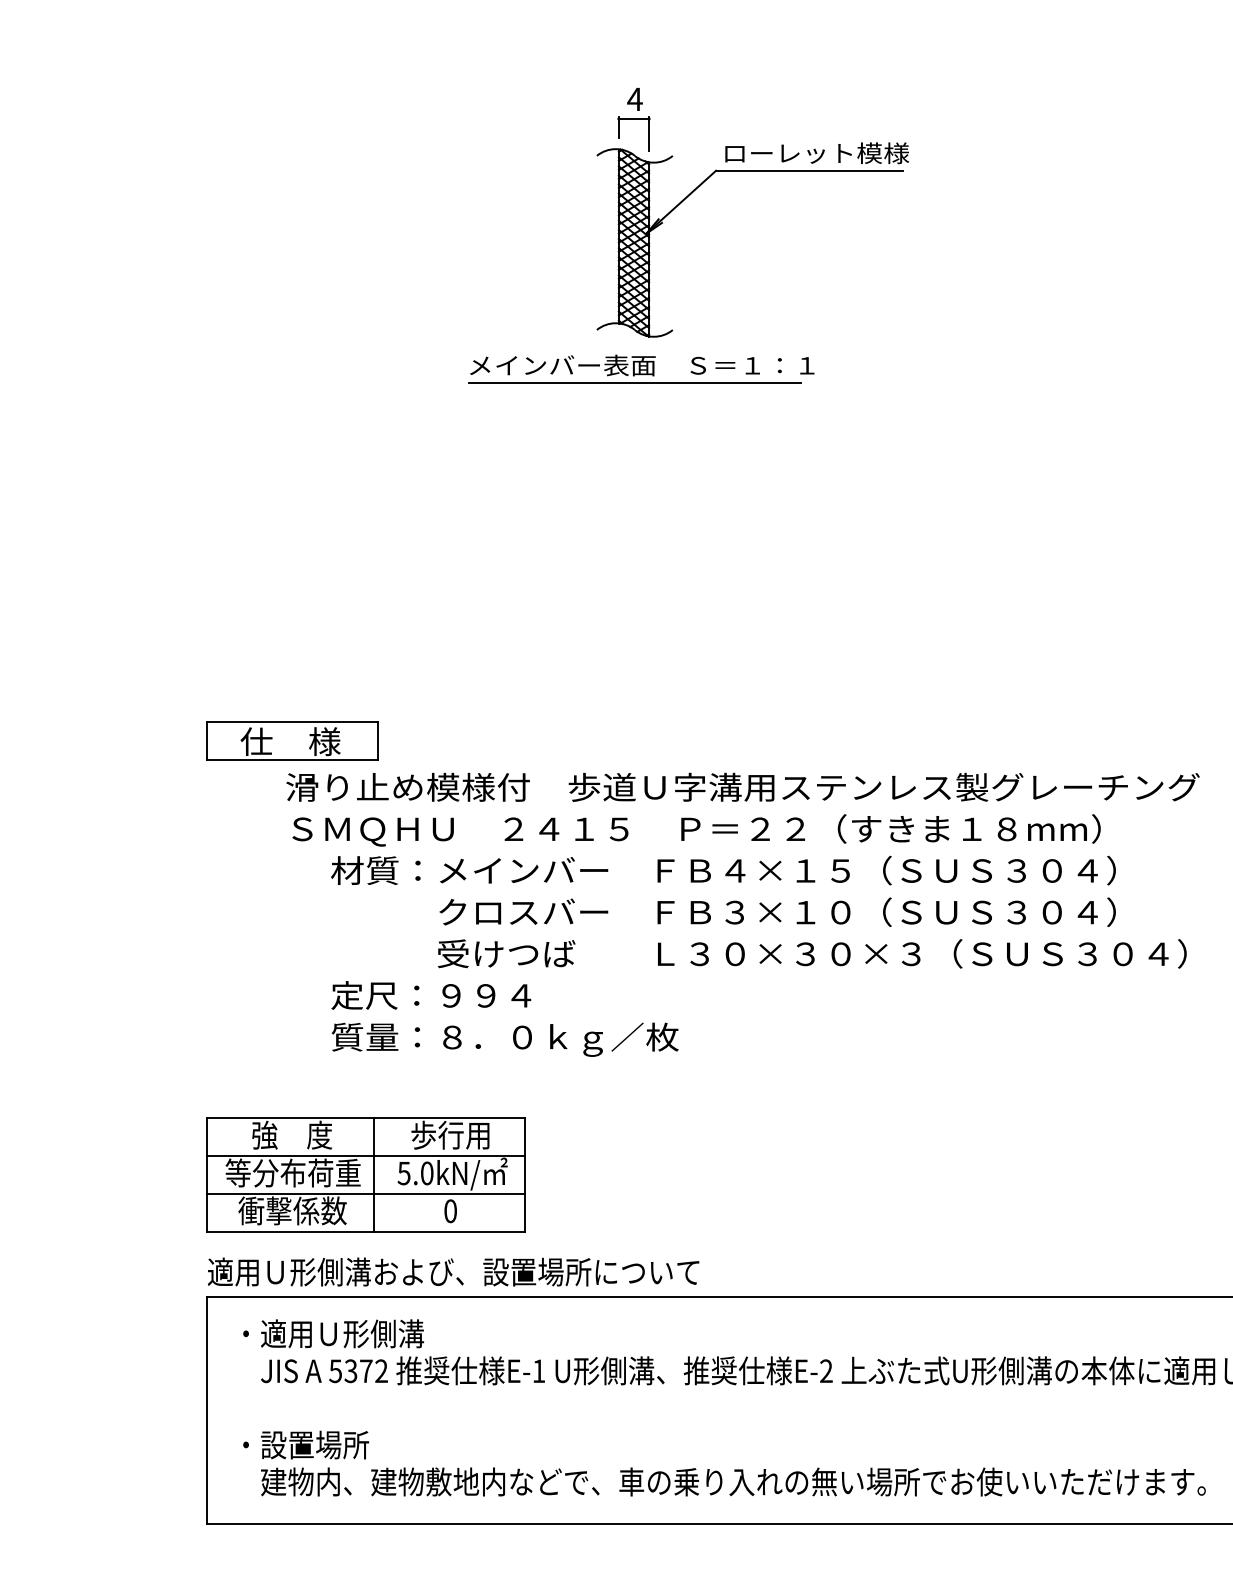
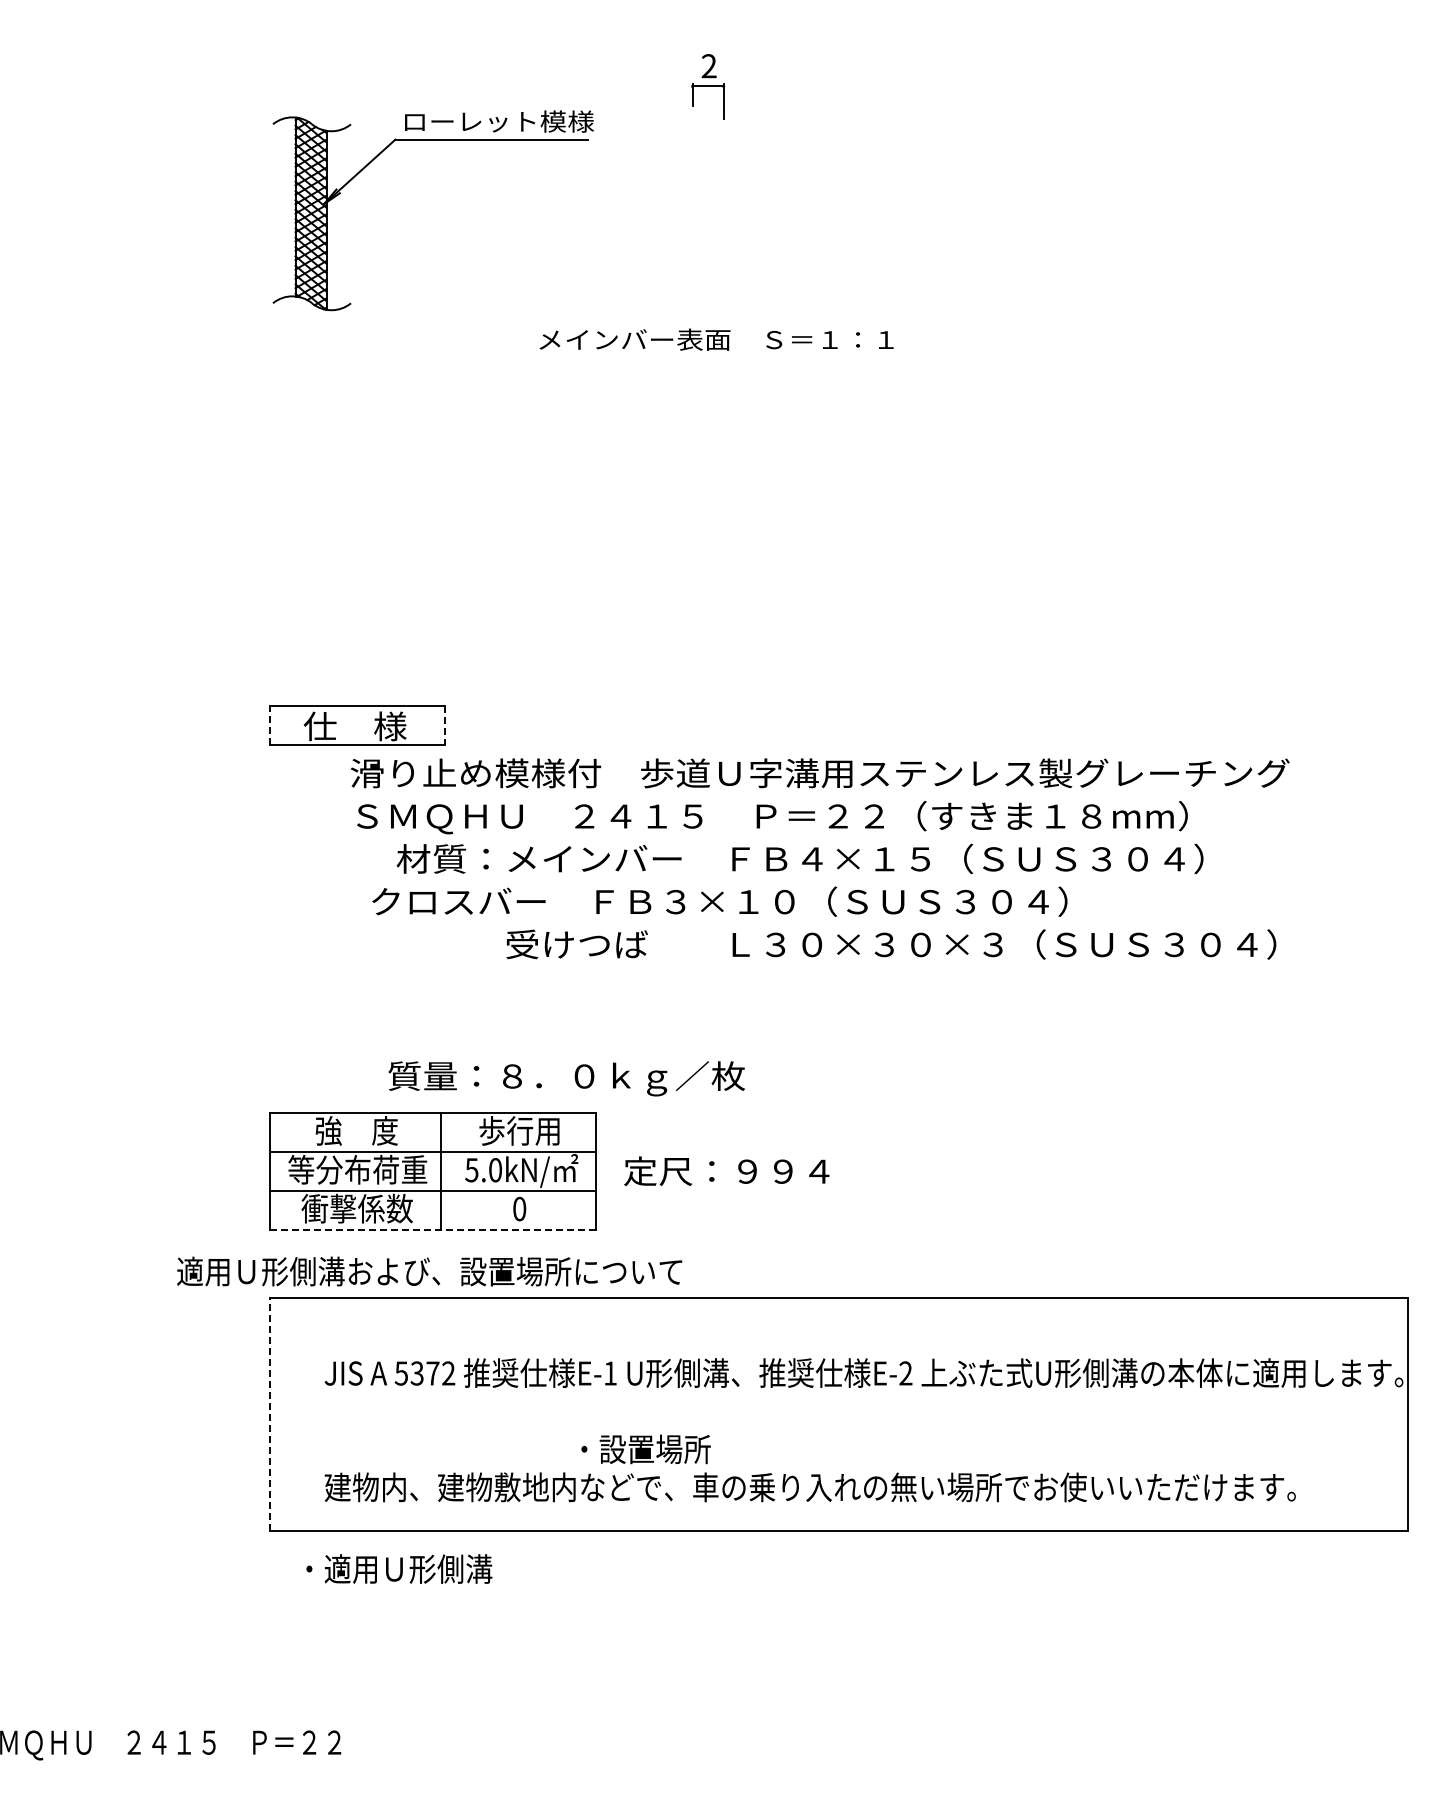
text: (635, 99) -> (709, 66), 4 -> 2
part: (752, 171) -> (432, 140), moved
line: (634, 382) -> (708, 357), removed
line: (207, 740) -> (269, 725), solid -> dashed
line: (377, 741) -> (444, 726), solid -> dashed
text: (777, 912) -> (719, 901), moved
text: (431, 994) -> (726, 1170), moved
text: (504, 1039) -> (566, 1078), moved
line: (366, 1232) -> (433, 1230), solid -> dashed
text: (453, 1271) -> (429, 1271), moved
text: (333, 1333) -> (399, 1568), moved
line: (207, 1411) -> (269, 1414), solid -> dashed
text: (305, 1445) -> (645, 1449), moved

